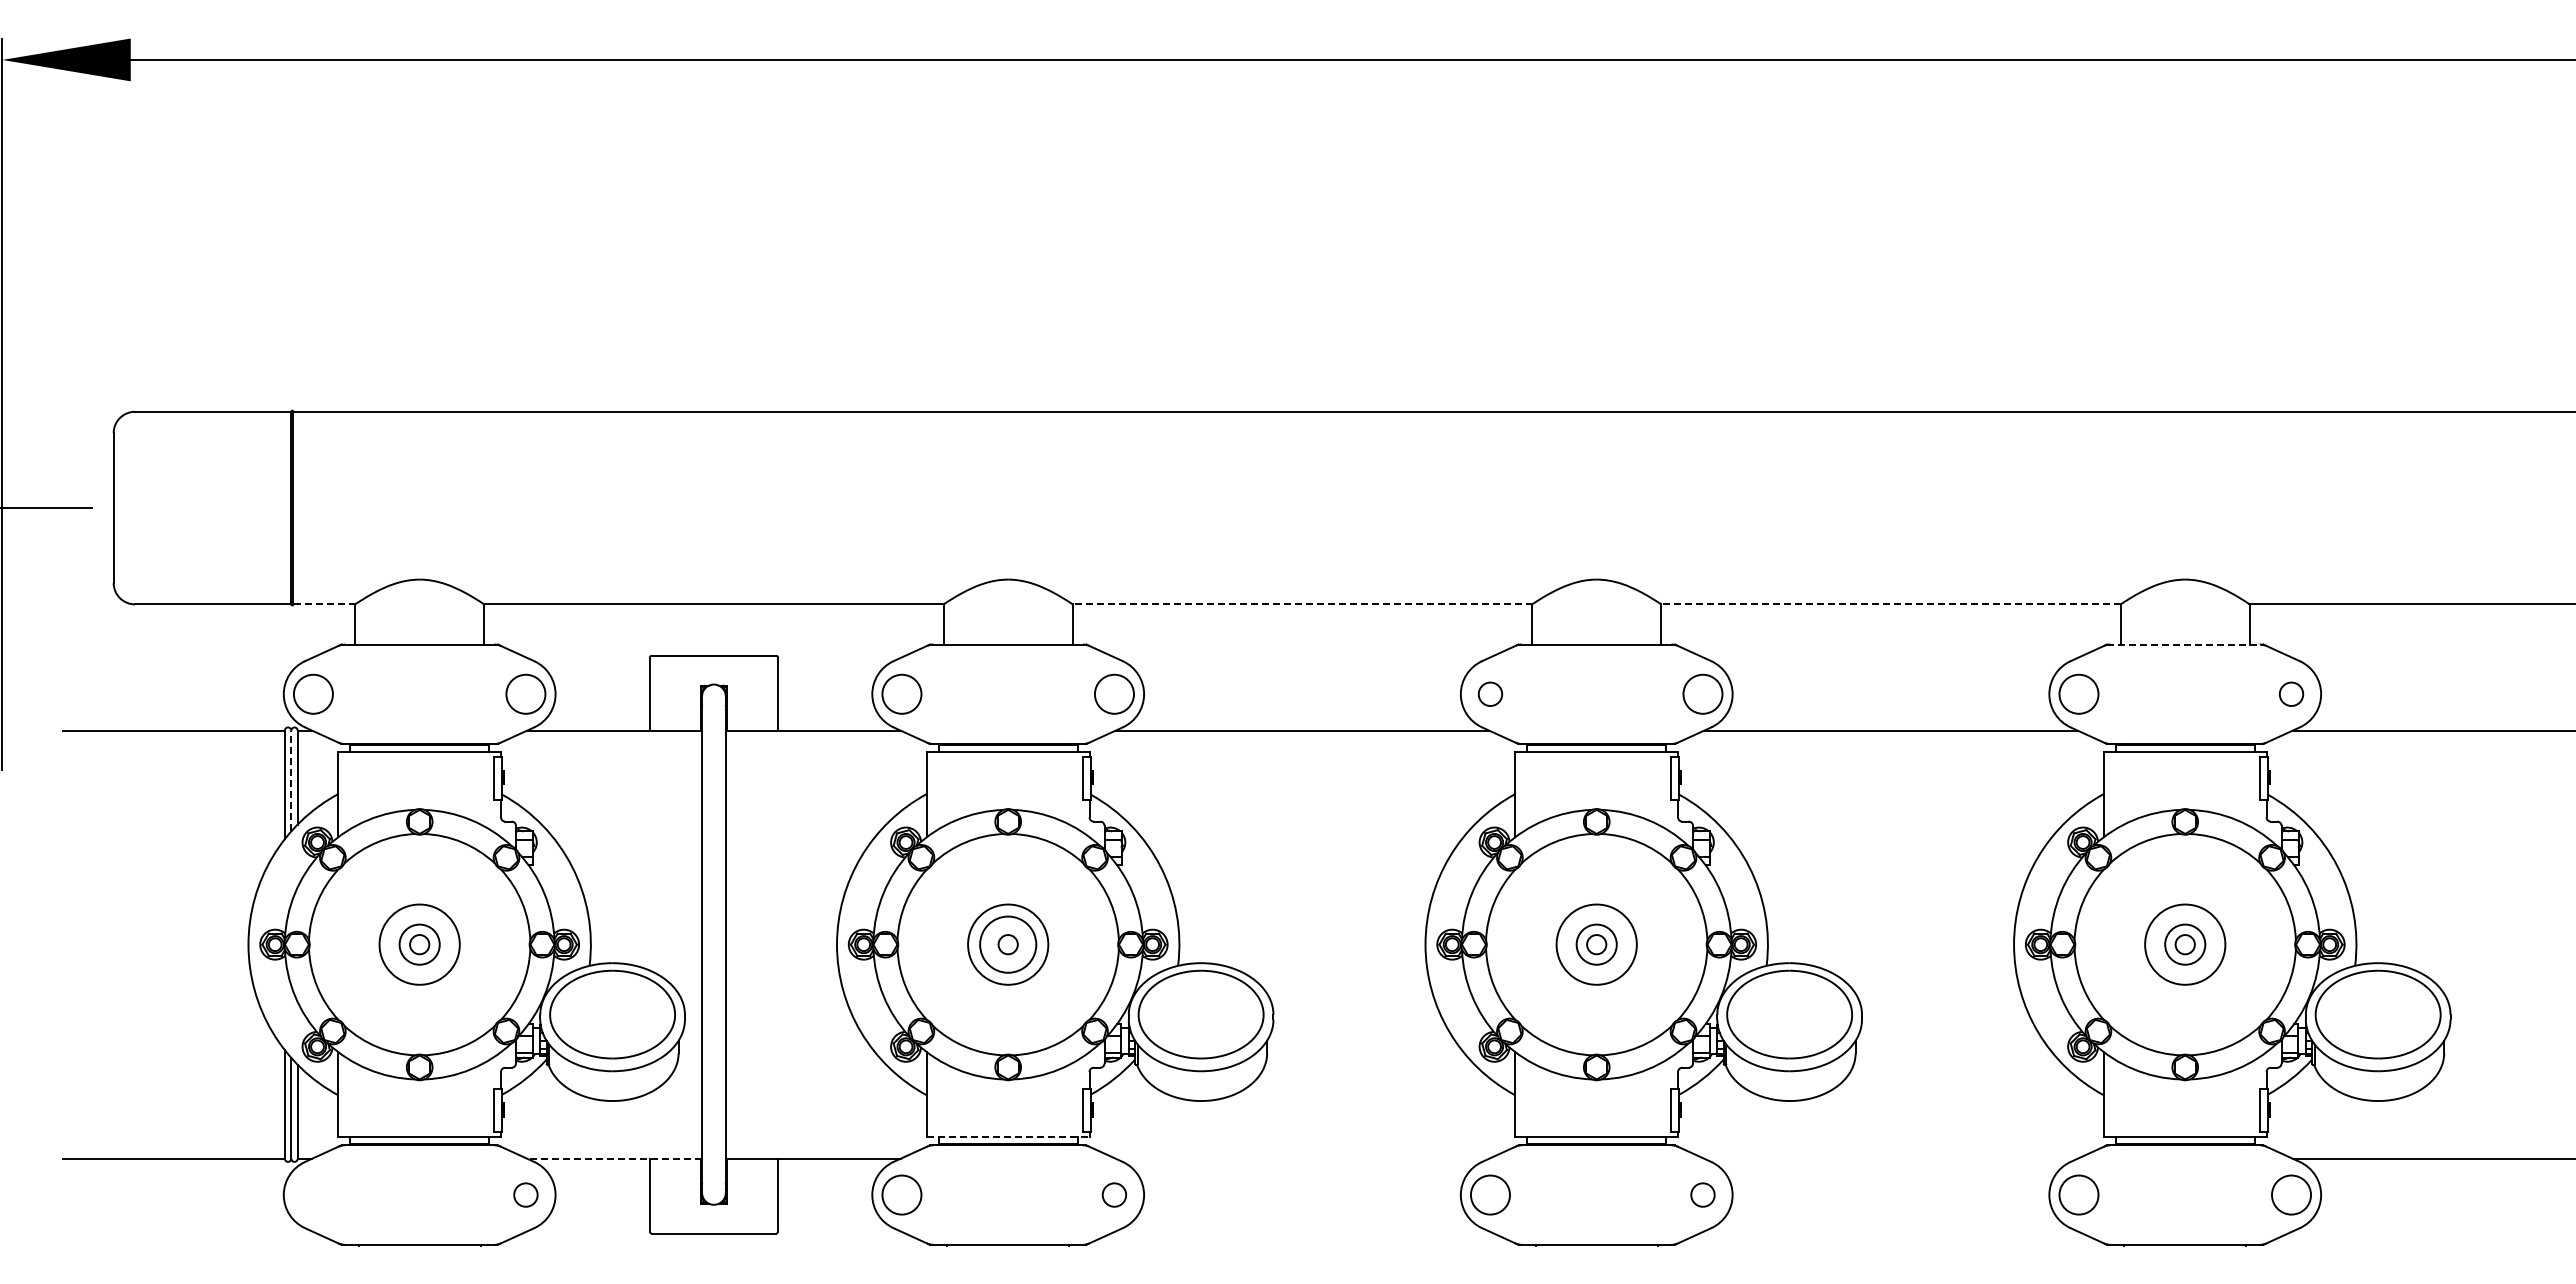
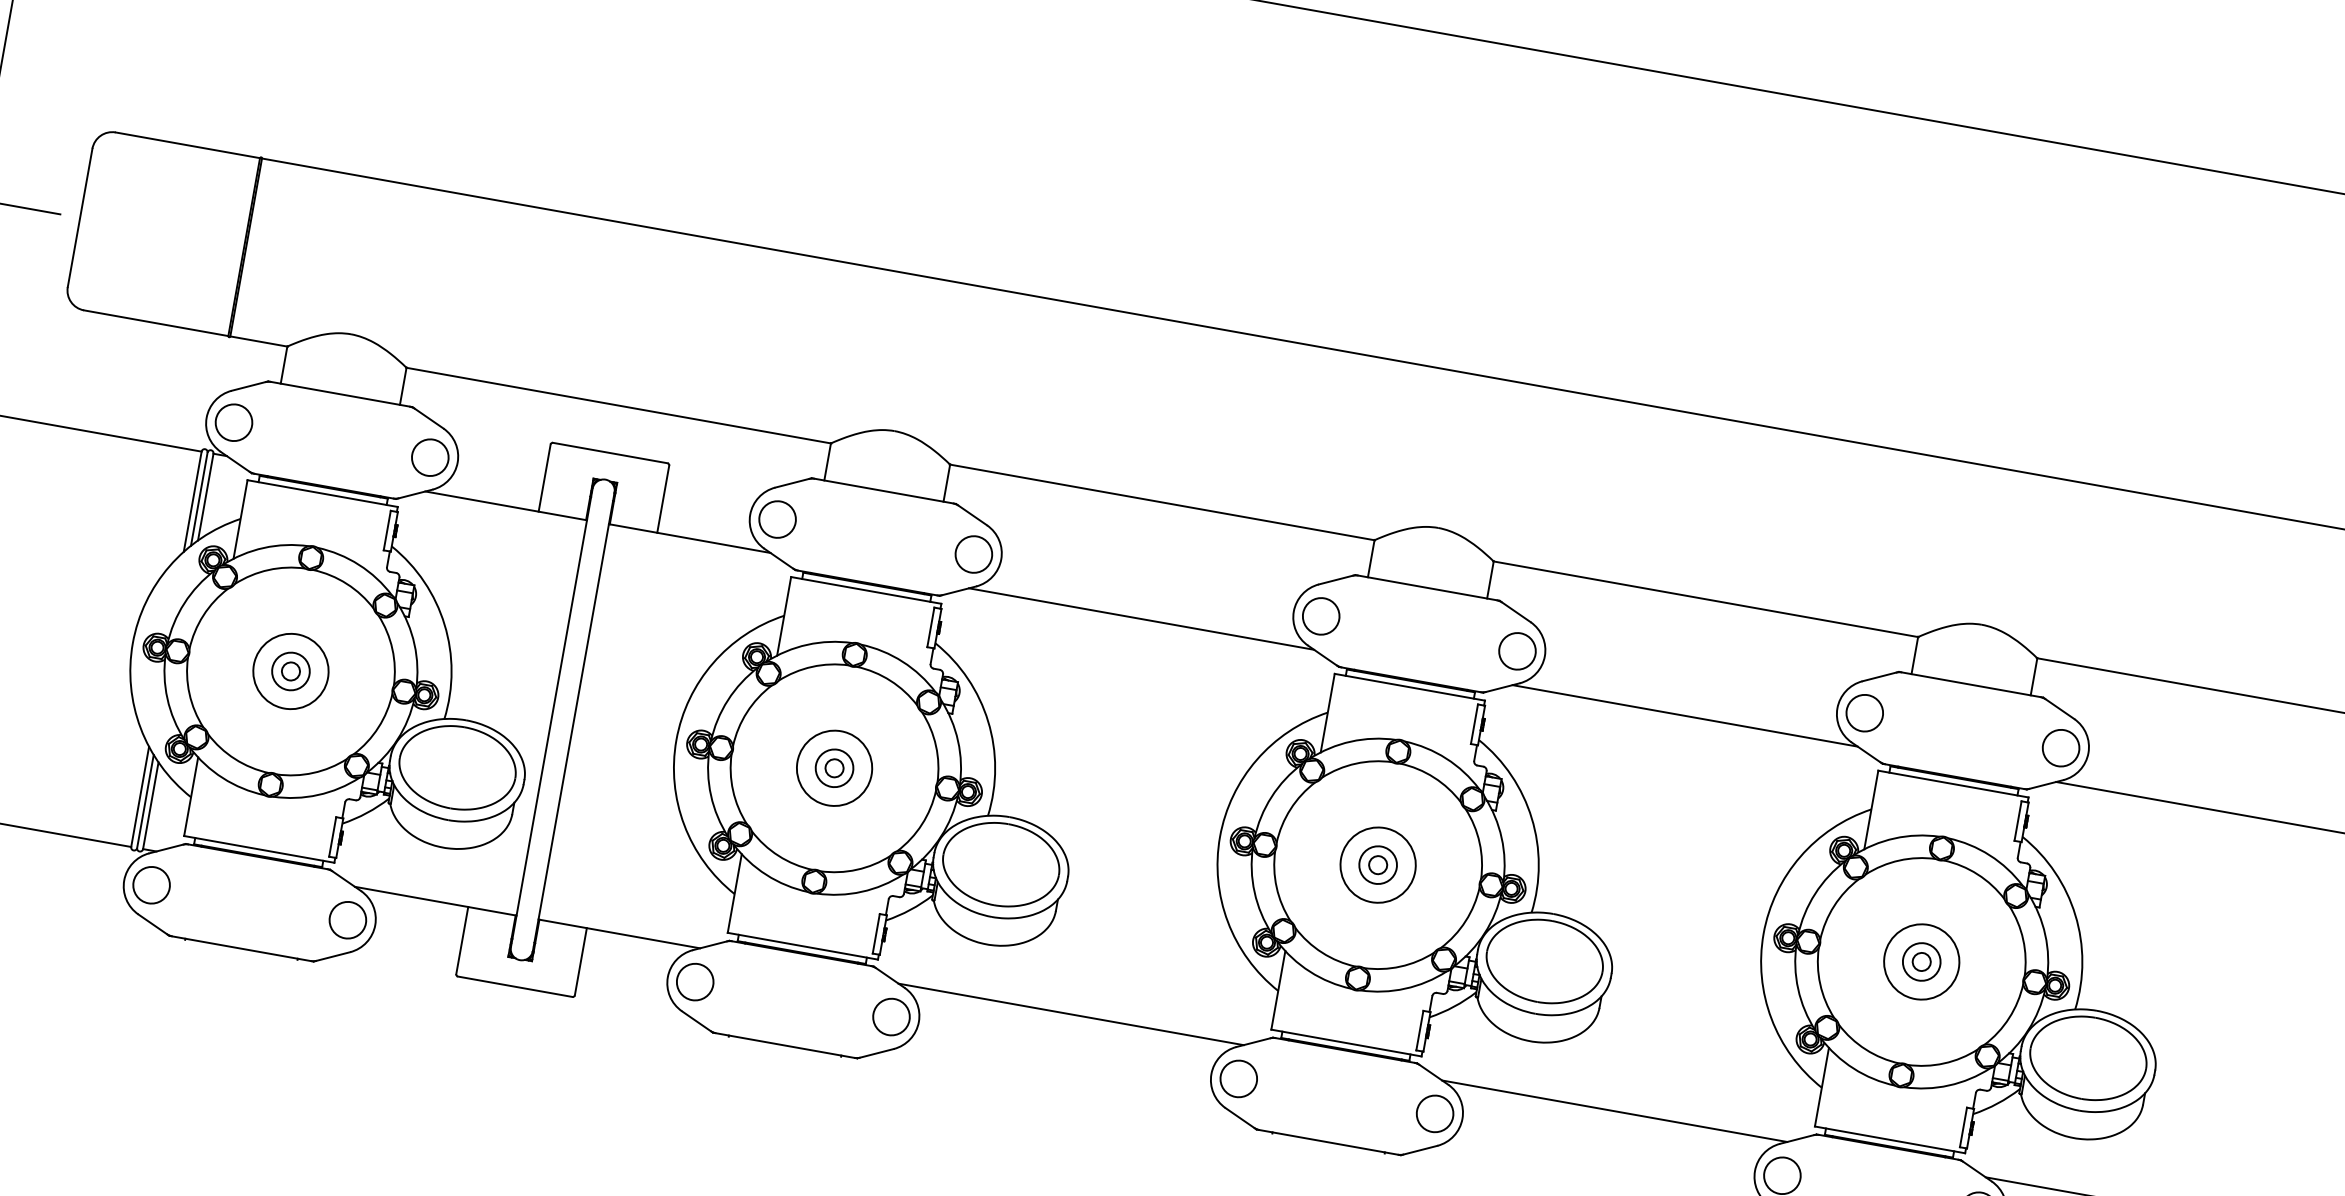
line: (324, 604) -> (259, 341), dashed -> solid
line: (1301, 604) -> (1161, 502), dashed -> solid
line: (1890, 604) -> (1705, 599), dashed -> solid
line: (2185, 644) -> (1971, 684), dashed -> solid
circle: (1489, 693) -> (1320, 615), size x1.67
circle: (2291, 693) -> (2061, 747), size x1.67
line: (291, 780) -> (199, 498), dashed -> solid
circle: (1008, 944) -> (834, 768), size x0.71
line: (1008, 1137) -> (803, 946), dashed -> solid
line: (614, 1158) -> (435, 901), dashed -> solid
line: (1302, 1158) -> (1071, 1014), added
line: (1890, 1158) -> (1614, 1110), added
circle: (313, 1194) -> (151, 884), added
circle: (525, 1194) -> (347, 919), size x1.67
circle: (1113, 1194) -> (890, 1016), size x1.67
circle: (1702, 1194) -> (1434, 1113), size x1.67

